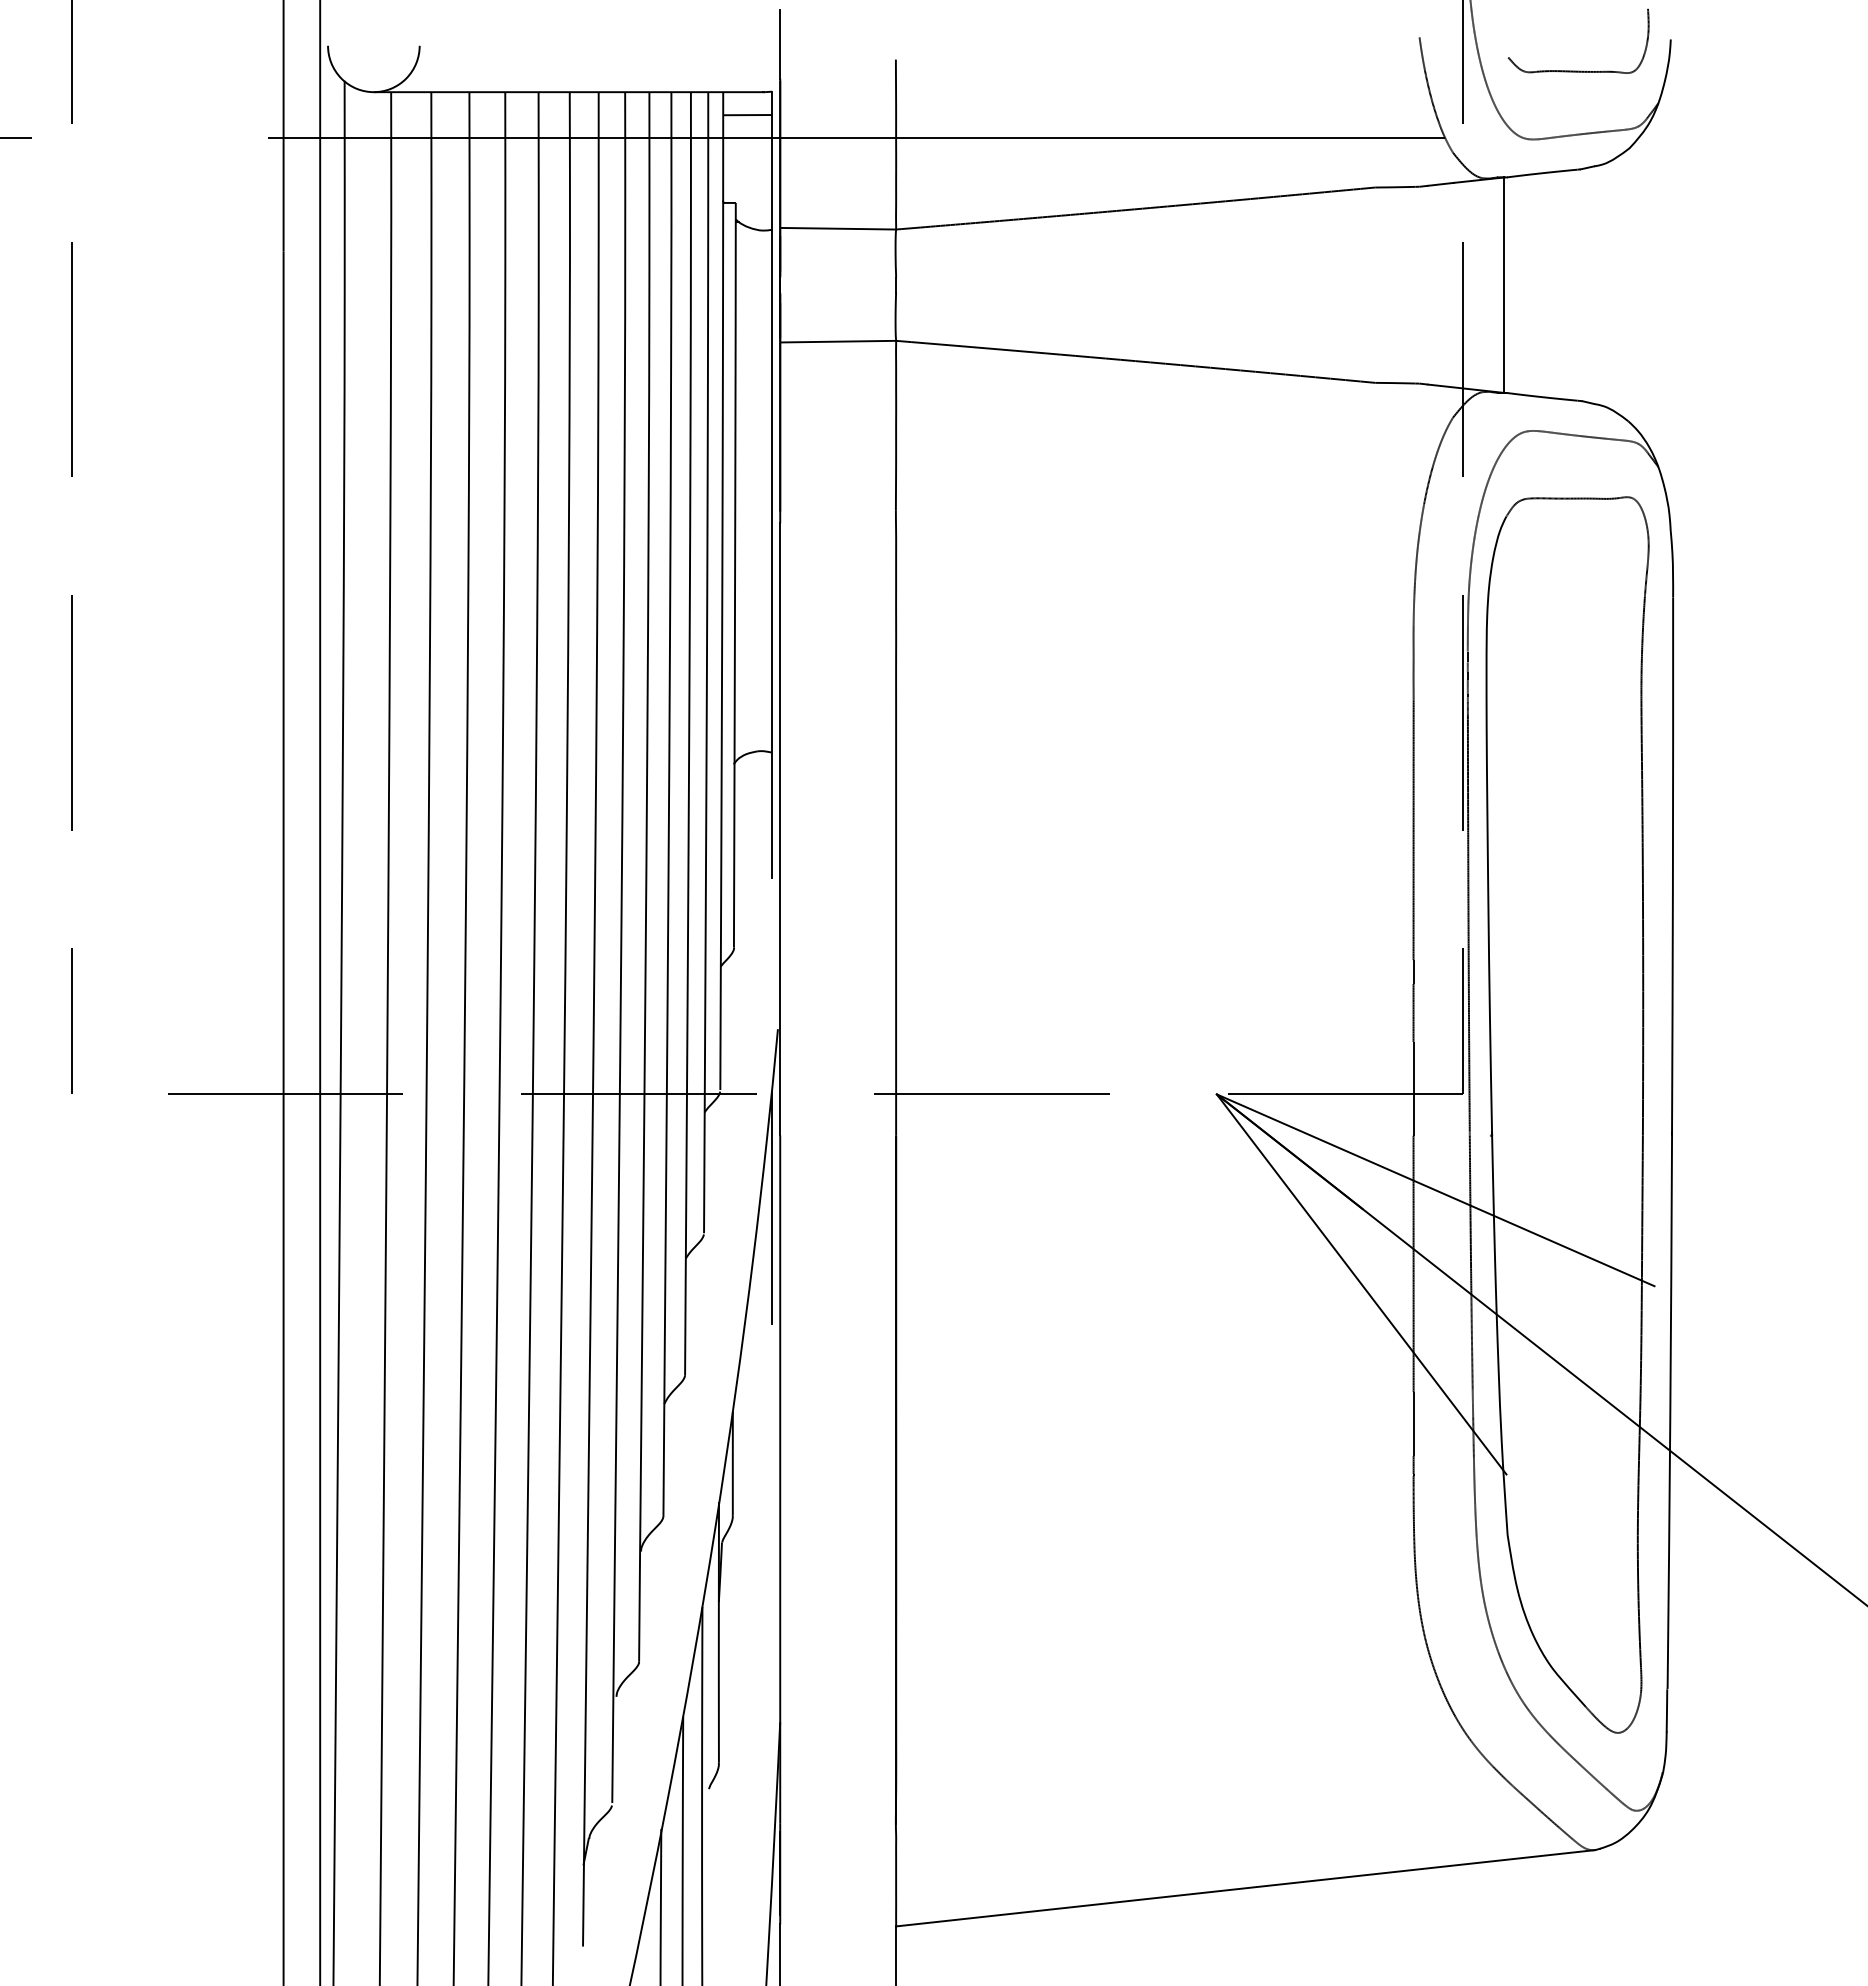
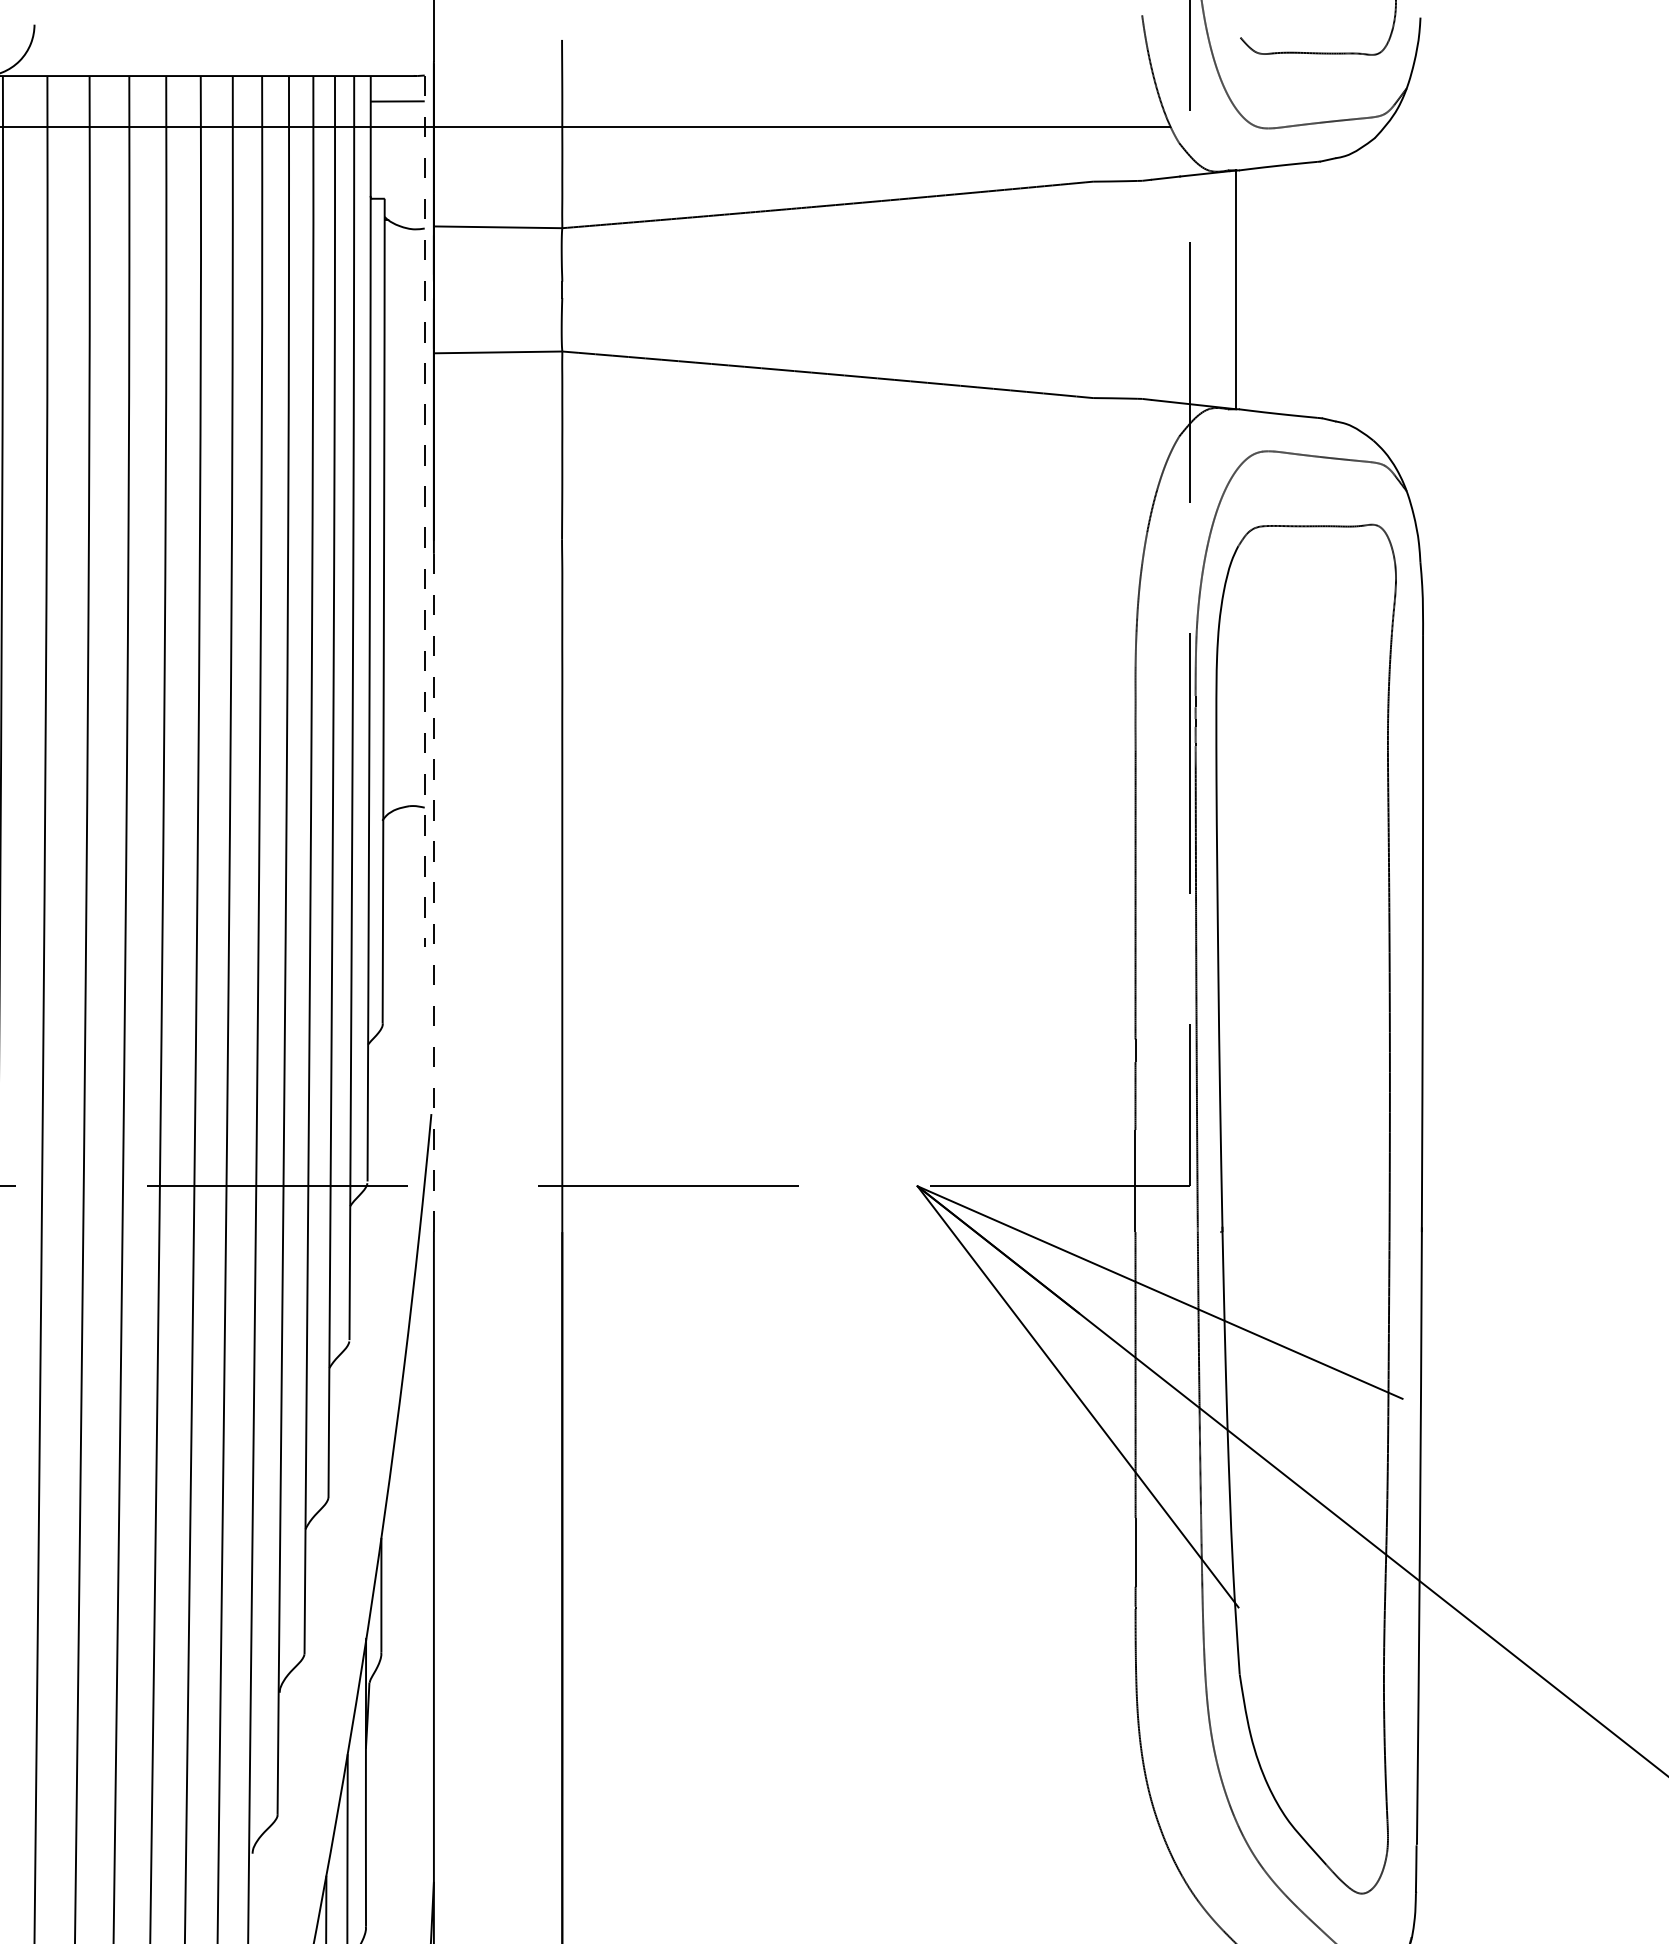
line: (771, 485) -> (424, 511), solid -> dashed
line: (780, 829) -> (434, 892), solid -> dashed
line: (771, 1207) -> (424, 1311), removed

